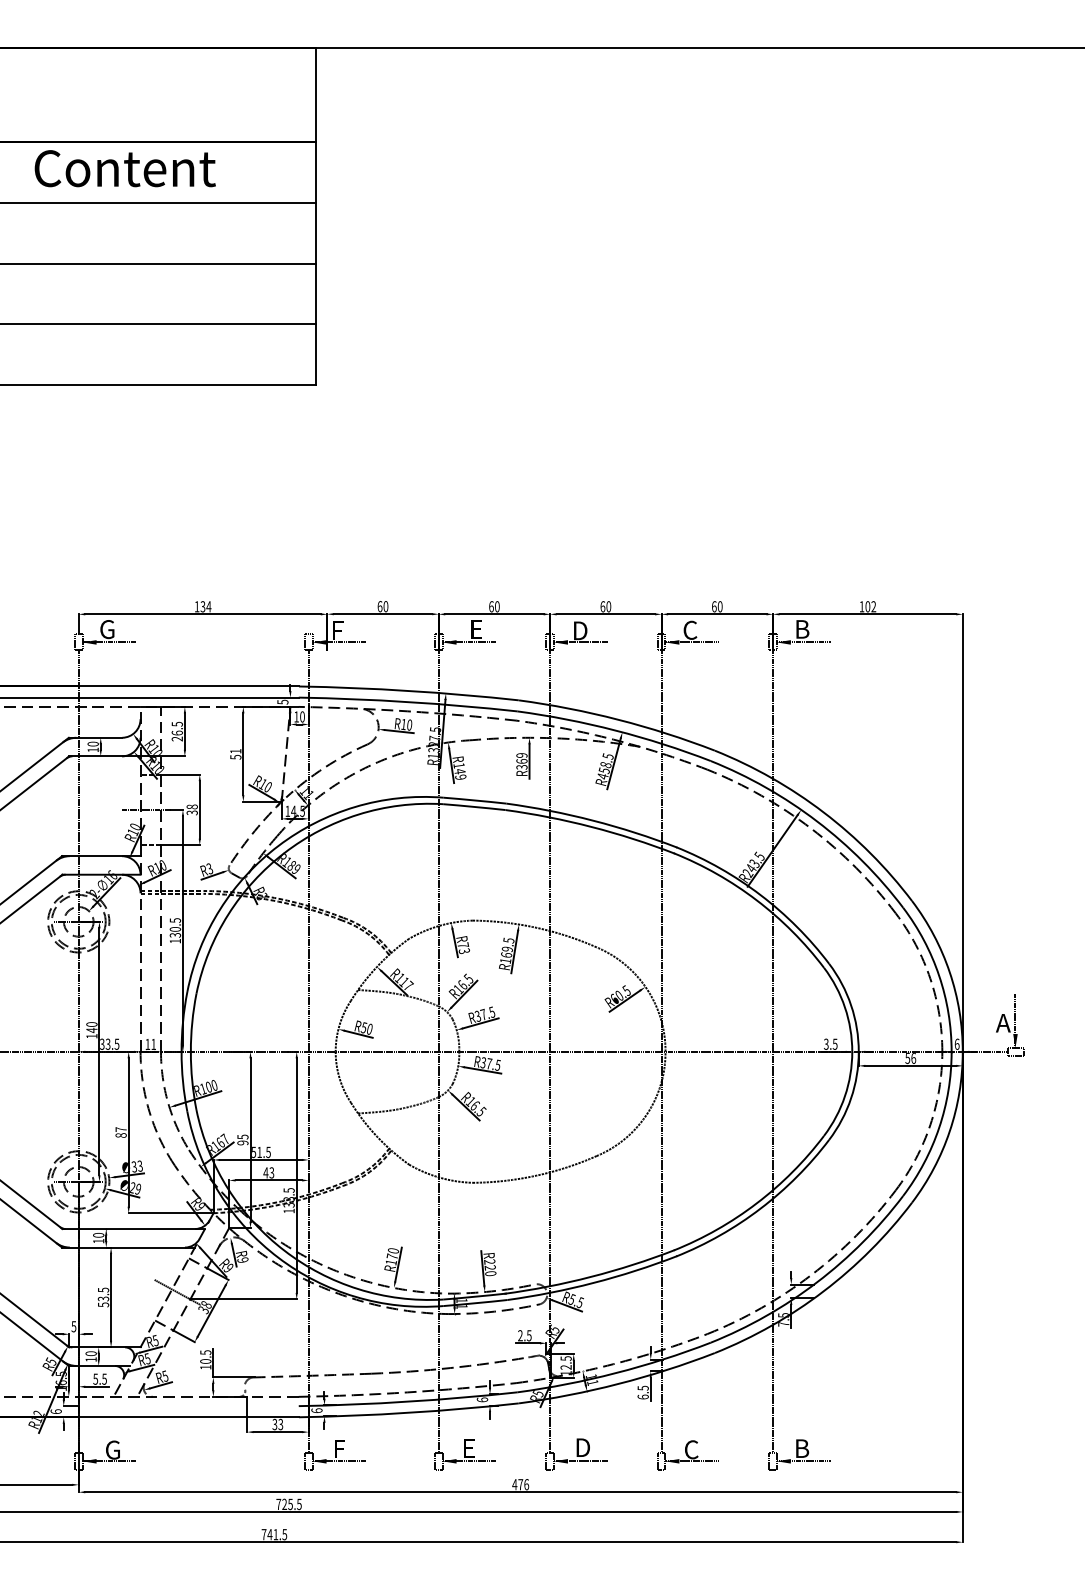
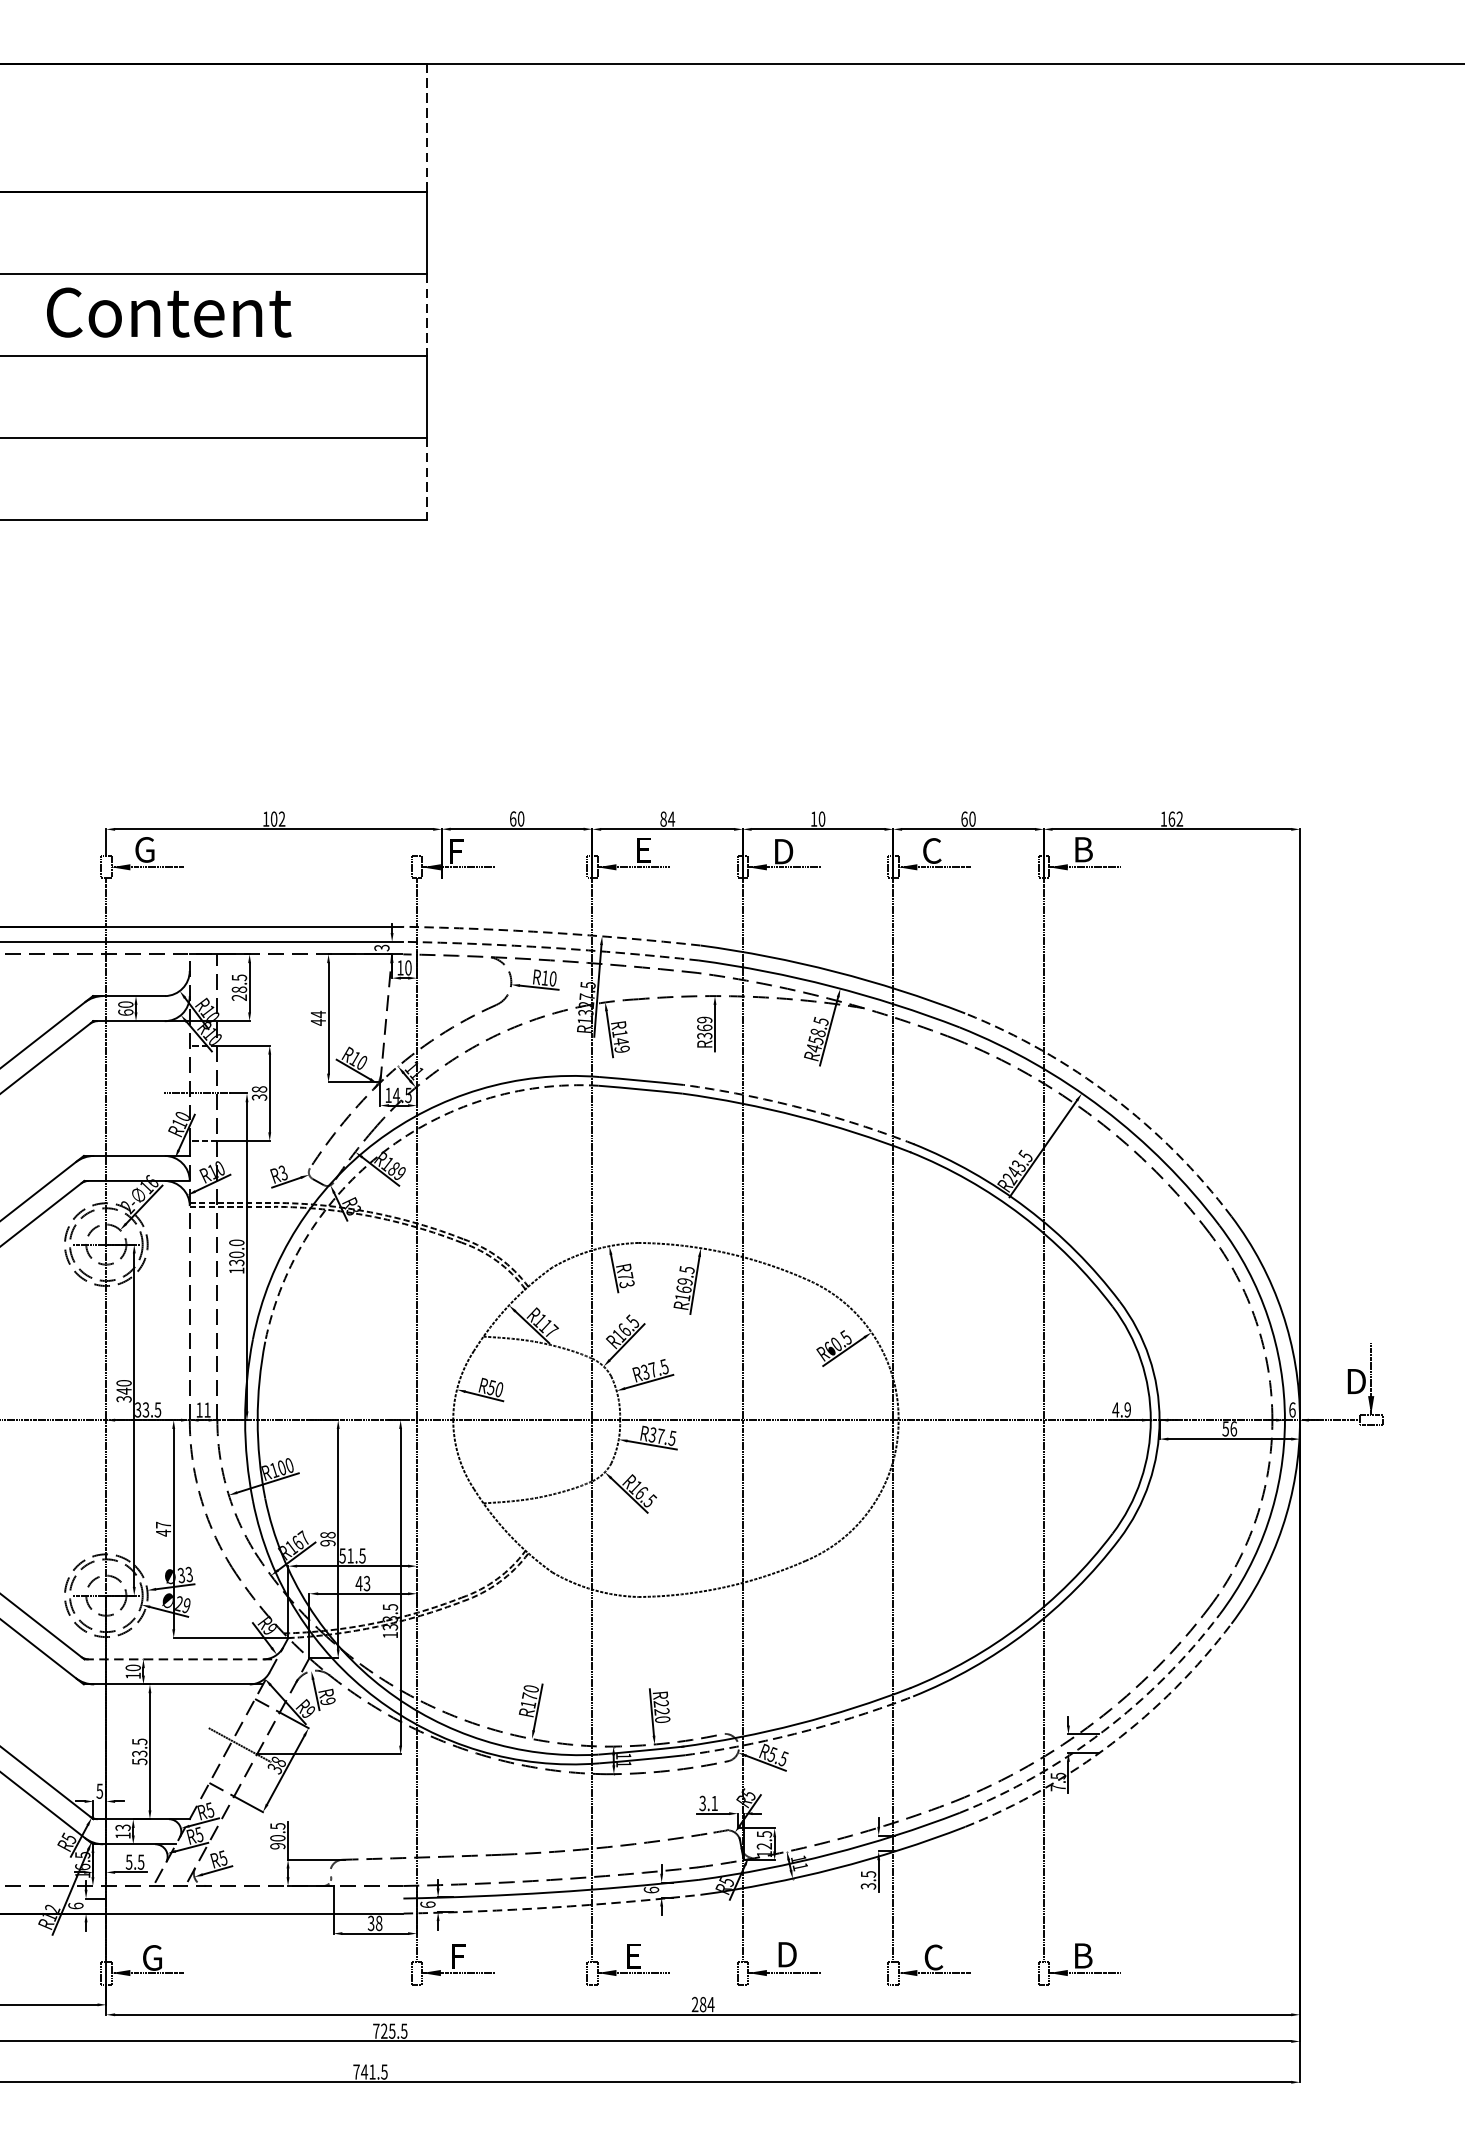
line: (316, 94) -> (427, 127), solid -> dashed
text: (124, 168) -> (168, 312), moved
line: (316, 233) -> (427, 315), solid -> dashed
line: (316, 355) -> (427, 479), solid -> dashed
text: (205, 606) -> (277, 818), 134 -> 102
text: (494, 606) -> (667, 818), 60 -> 84
text: (602, 606) -> (813, 818), 60 -> 10
text: (867, 606) -> (1171, 818), 102 -> 162
arc: (409, 690) -> (552, 932), solid -> dashed
text: (282, 701) -> (381, 947), 5 -> 3
arc: (408, 702) -> (551, 948), solid -> dashed
text: (176, 732) -> (238, 988), 26.5 -> 28.5
text: (92, 749) -> (124, 1011), 10 -> 60
text: (235, 753) -> (317, 1017), 51 -> 44
arc: (823, 812) -> (1111, 1096), solid -> dashed
arc: (593, 820) -> (801, 1107), solid -> dashed
arc: (284, 853) -> (384, 1152), solid -> dashed
text: (174, 920) -> (235, 1242), 130.5 -> 130.0
text: (1003, 1023) -> (1354, 1381), A -> D
text: (91, 1036) -> (123, 1399), 140 -> 340
text: (830, 1043) -> (1121, 1408), 3.5 -> 4.9
text: (120, 1135) -> (162, 1533), 87 -> 47
text: (242, 1136) -> (327, 1534), 95 -> 98
line: (134, 1229) -> (181, 1660), solid -> dashed
arc: (593, 1282) -> (801, 1731), solid -> dashed
arc: (817, 1282) -> (1103, 1731), solid -> dashed
arc: (823, 1291) -> (1111, 1743), solid -> dashed
text: (524, 1335) -> (708, 1803), 2.5 -> 3.1
text: (90, 1353) -> (122, 1827), 10 -> 13
text: (205, 1367) -> (277, 1846), 10.5 -> 90.5
text: (642, 1396) -> (867, 1885), 6.5 -> 3.5
arc: (409, 1412) -> (552, 1907), solid -> dashed
text: (280, 1424) -> (378, 1923), 33 -> 38
text: (520, 1484) -> (702, 2004), 476 -> 284

